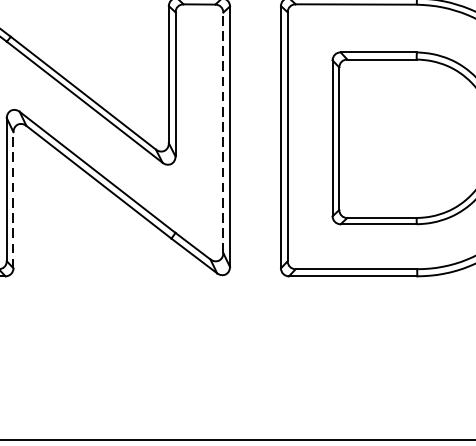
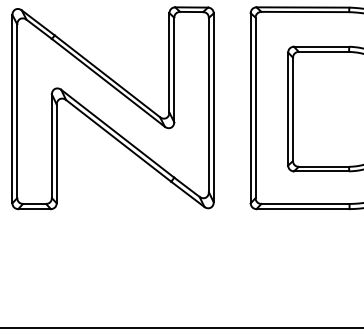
line: (222, 132) -> (208, 104), dashed -> solid
line: (13, 199) -> (56, 153), dashed -> solid

